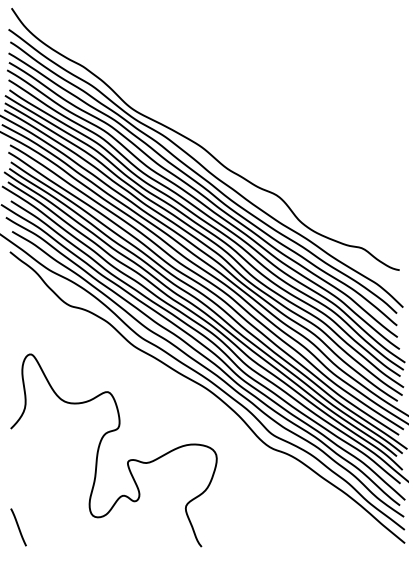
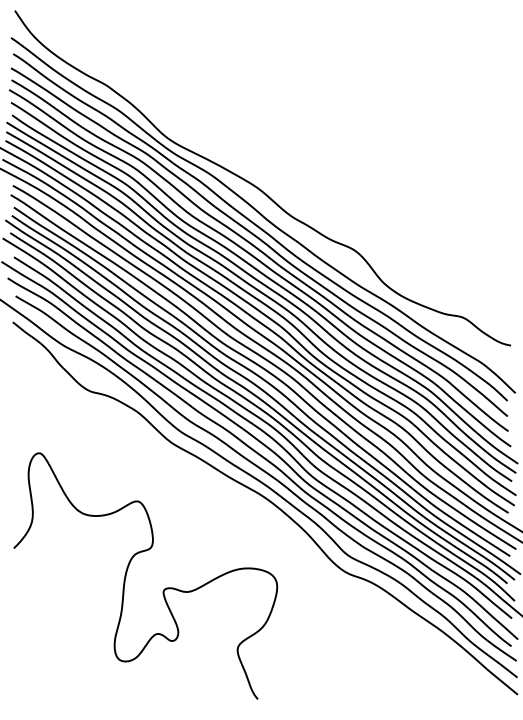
line: (18, 527) -> (23, 674), removed

